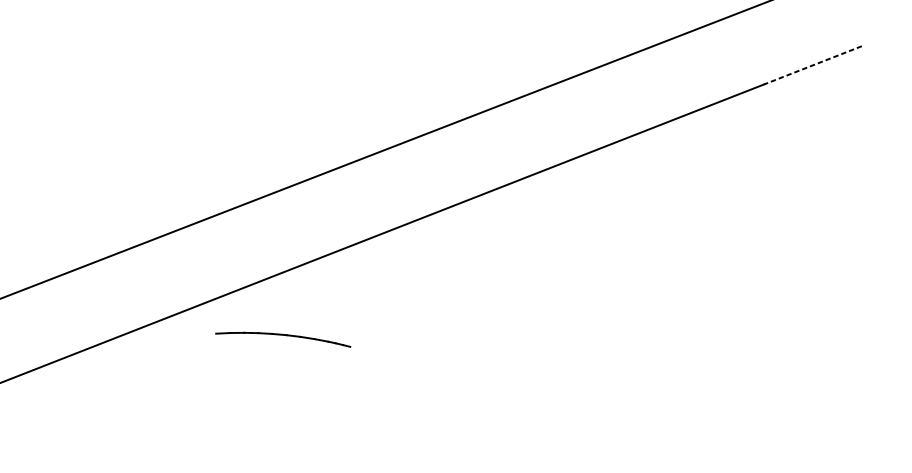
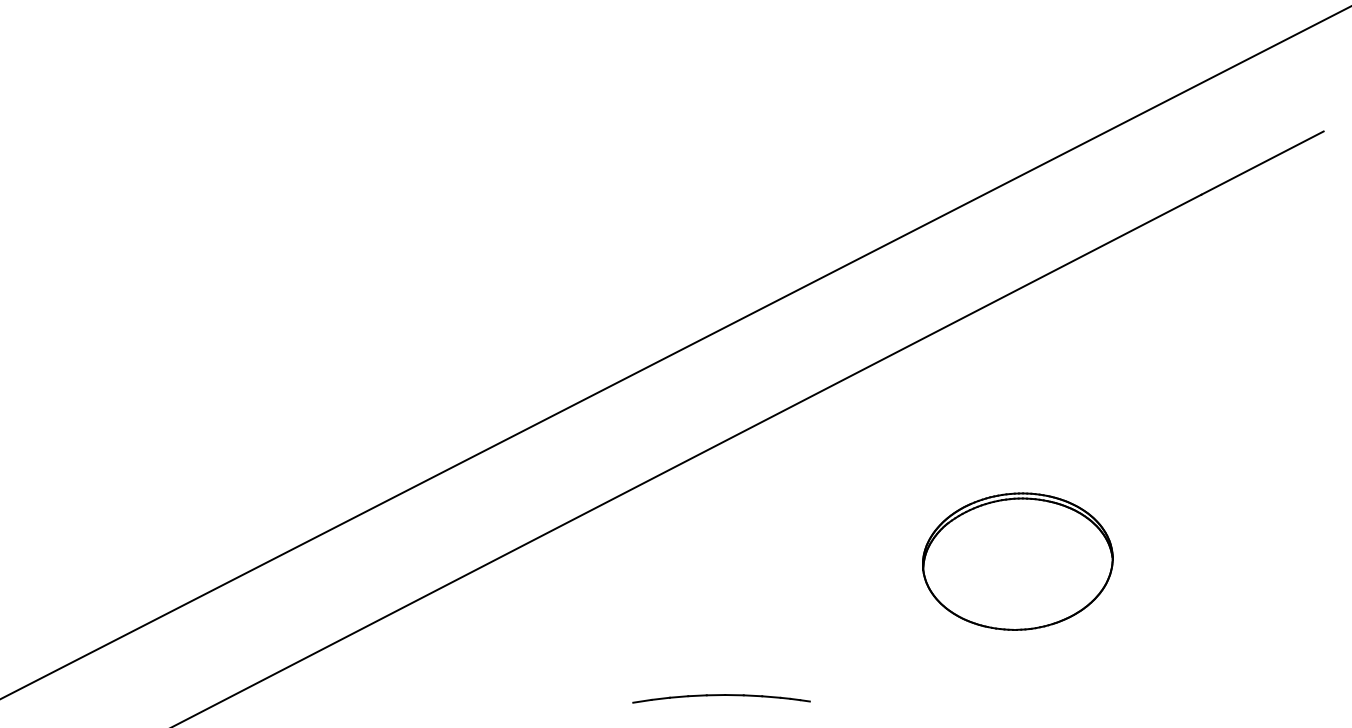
line: (812, 65) -> (1262, 163), dashed -> solid
part: (283, 337) -> (721, 698), moved
part: (595, 348) -> (1017, 561), added

